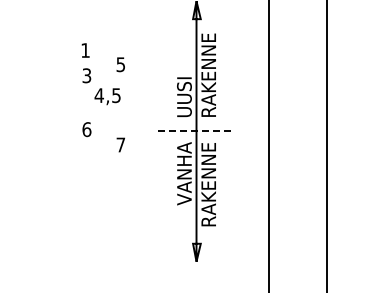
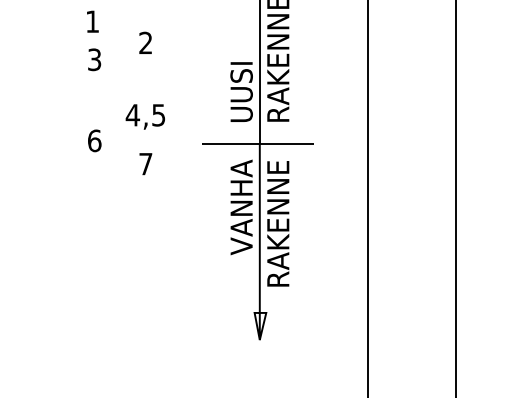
text: (120, 64) -> (145, 42), 5 -> 2
text: (107, 96) -> (145, 116), moved
line: (195, 131) -> (258, 143), dashed -> solid

